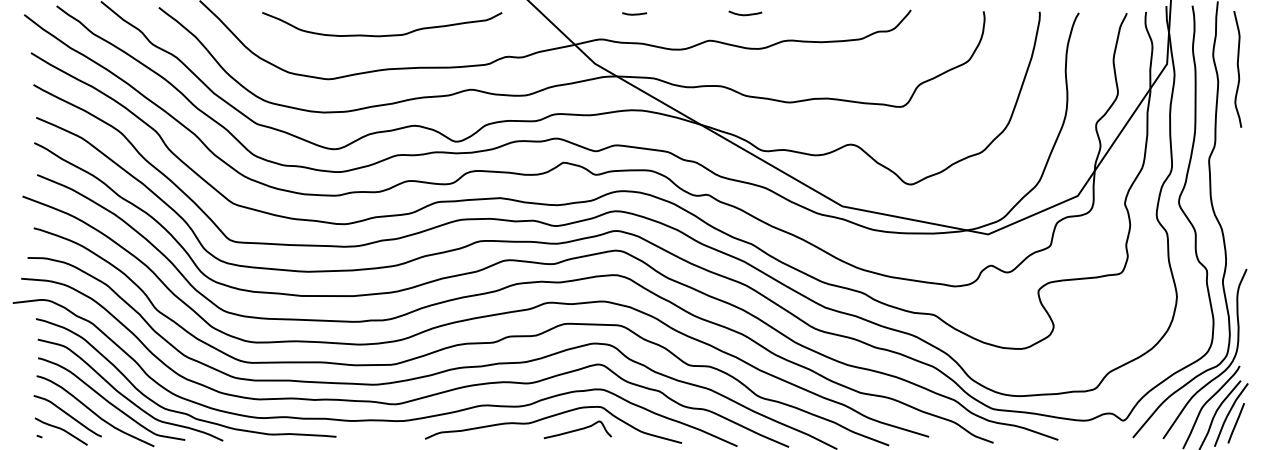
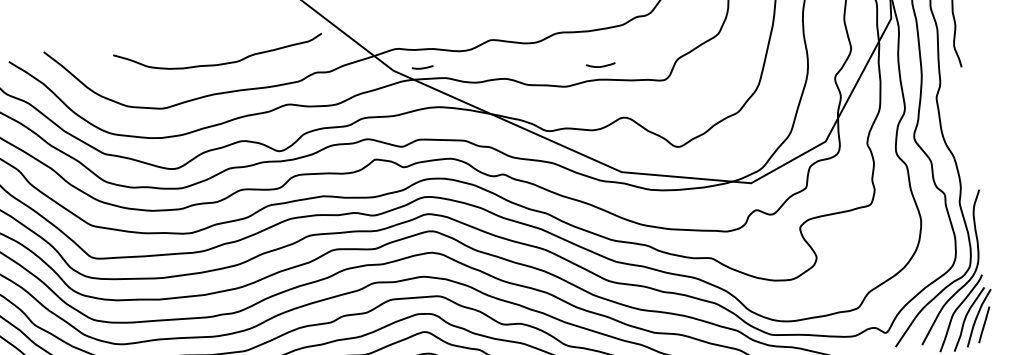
line: (634, 13) -> (422, 67), moved
curve: (745, 14) -> (601, 66), moved
curve: (382, 35) -> (219, 64), moved

